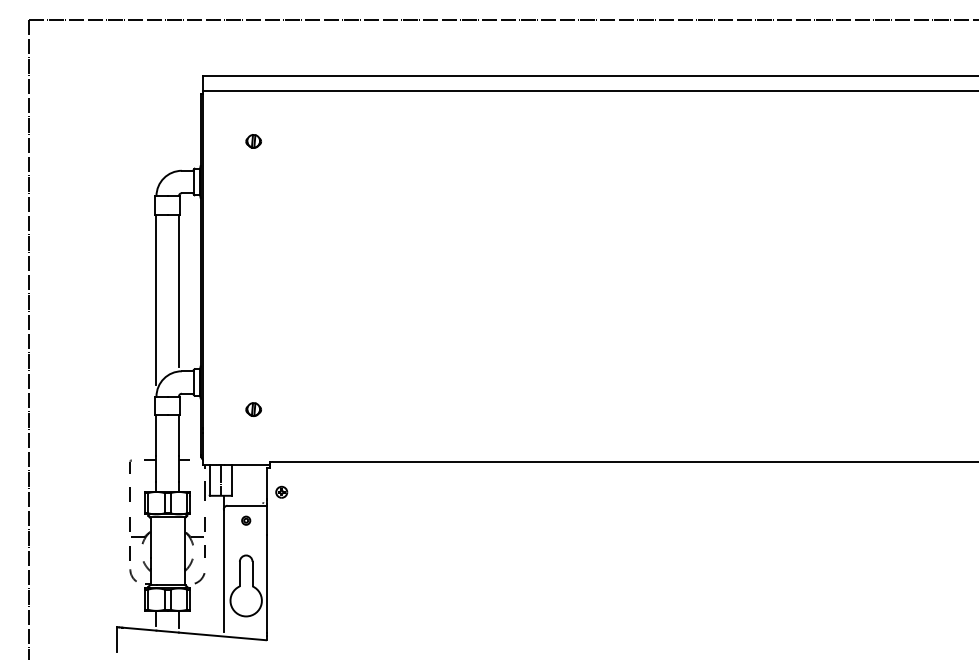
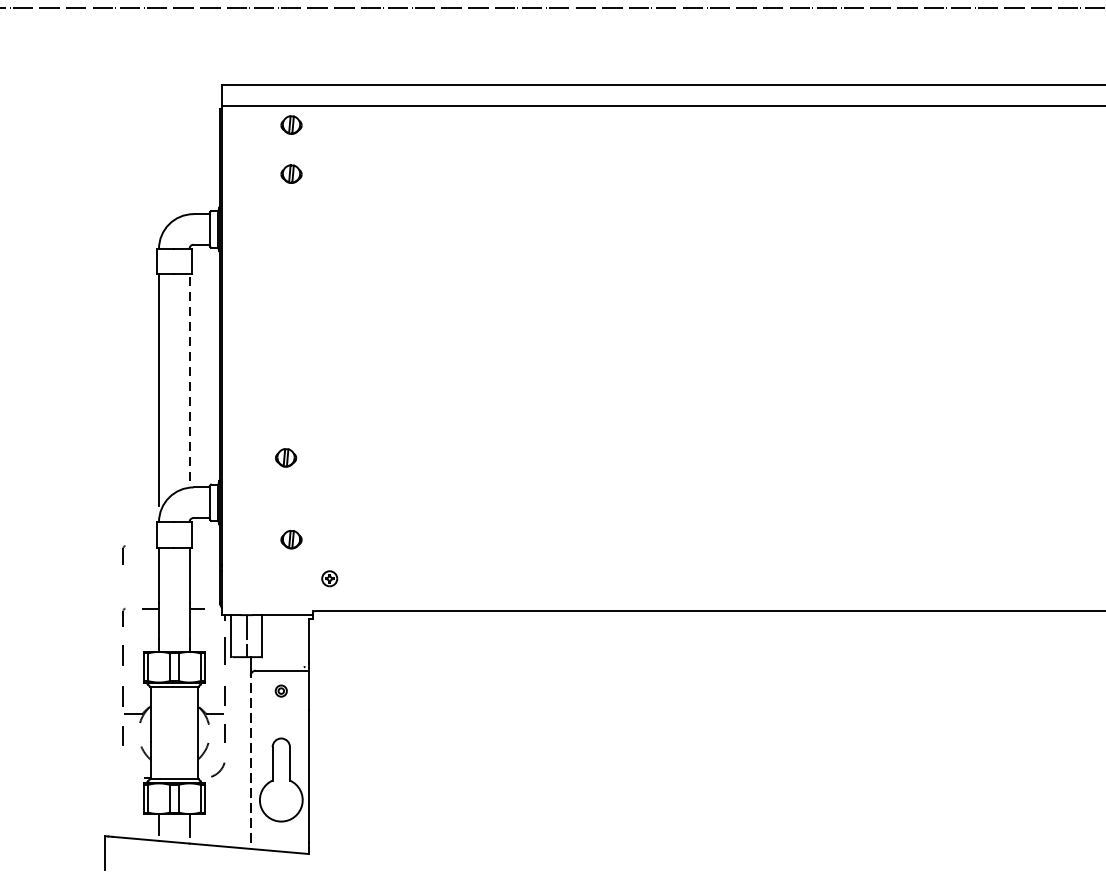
part: (253, 105) -> (291, 125), added
line: (178, 290) -> (189, 377), solid -> dashed
part: (249, 349) -> (285, 457), added
line: (130, 420) -> (123, 554), added
part: (281, 491) -> (329, 577), moved
line: (223, 570) -> (250, 758), solid -> dashed
arc: (132, 575) -> (126, 765), removed

